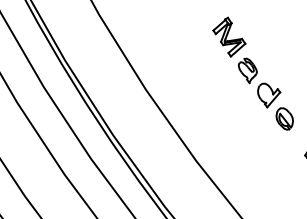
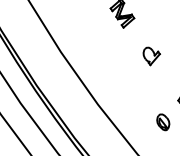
part: (247, 70) -> (135, 37), removed
part: (284, 118) -> (163, 122), moved

